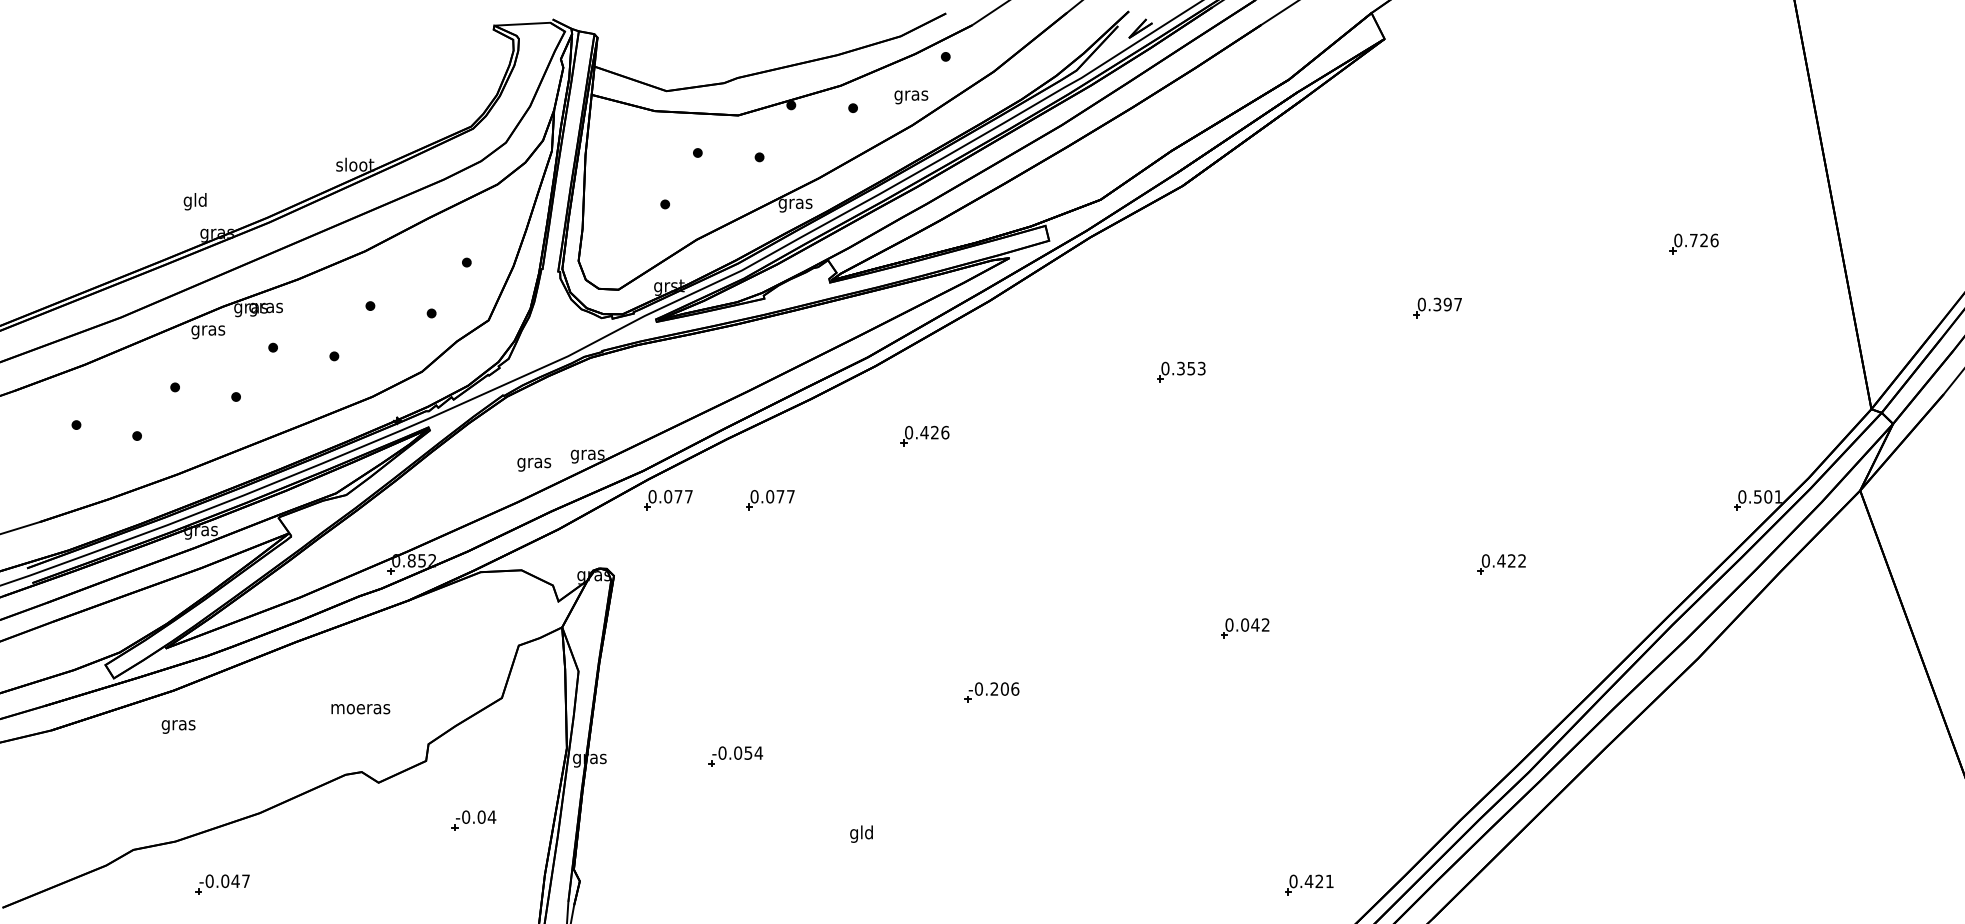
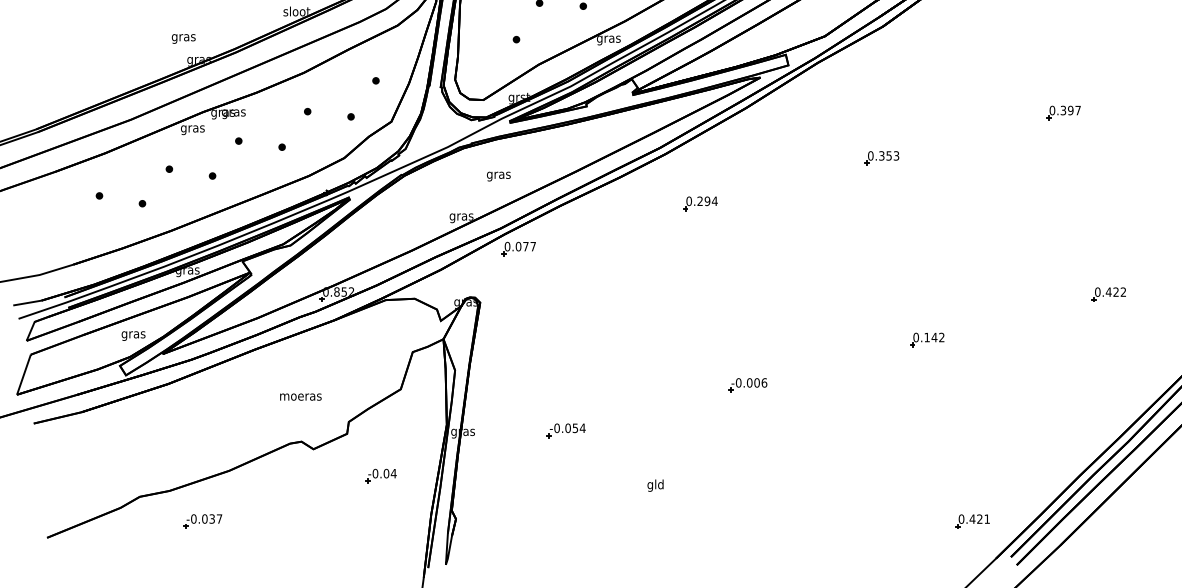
text: (195, 201) -> (183, 37), gld -> gras
text: (934, 432) -> (707, 201), 0.426 -> 0.294
text: (534, 464) -> (498, 176), moved
part: (770, 500) -> (591, 249), removed
text: (1245, 624) -> (927, 337), 0.042 -> 0.142
text: (994, 688) -> (749, 382), -0.206 -> -0.006
text: (178, 726) -> (133, 335), moved
text: (235, 881) -> (212, 519), -0.047 -> -0.037

